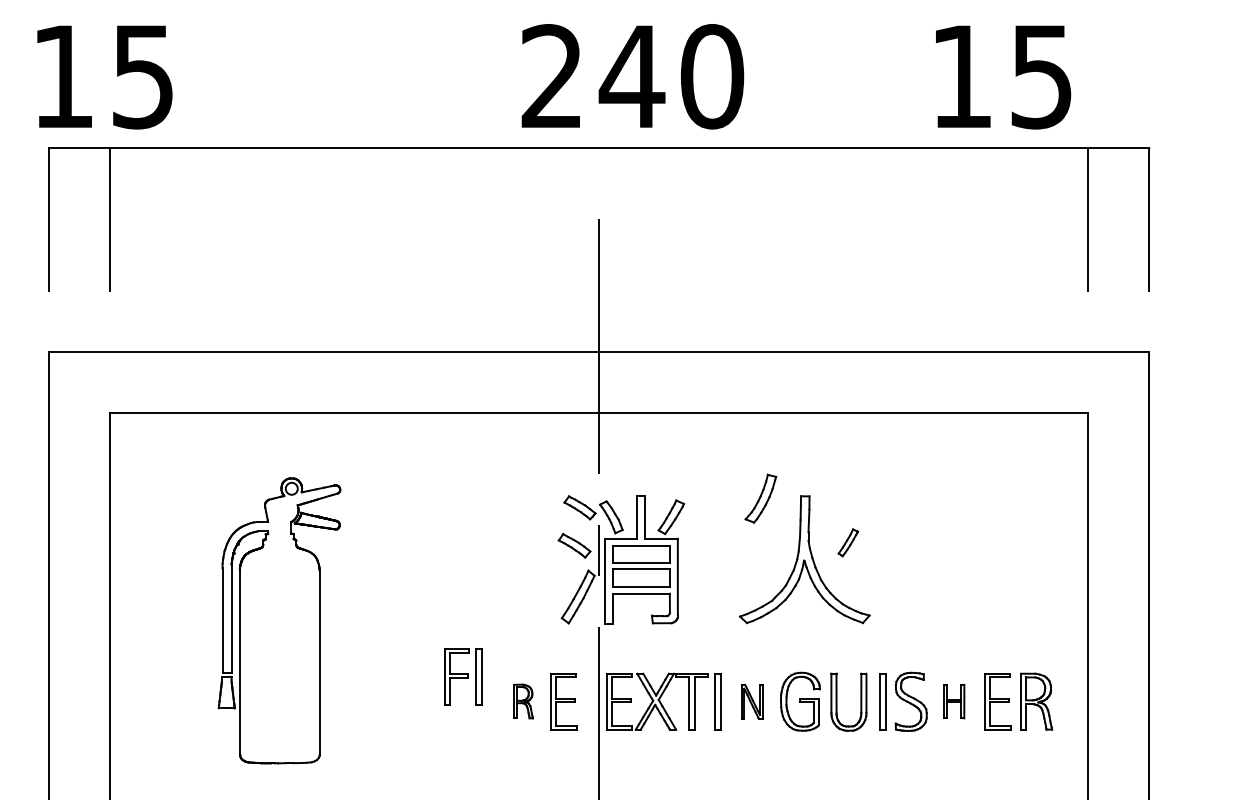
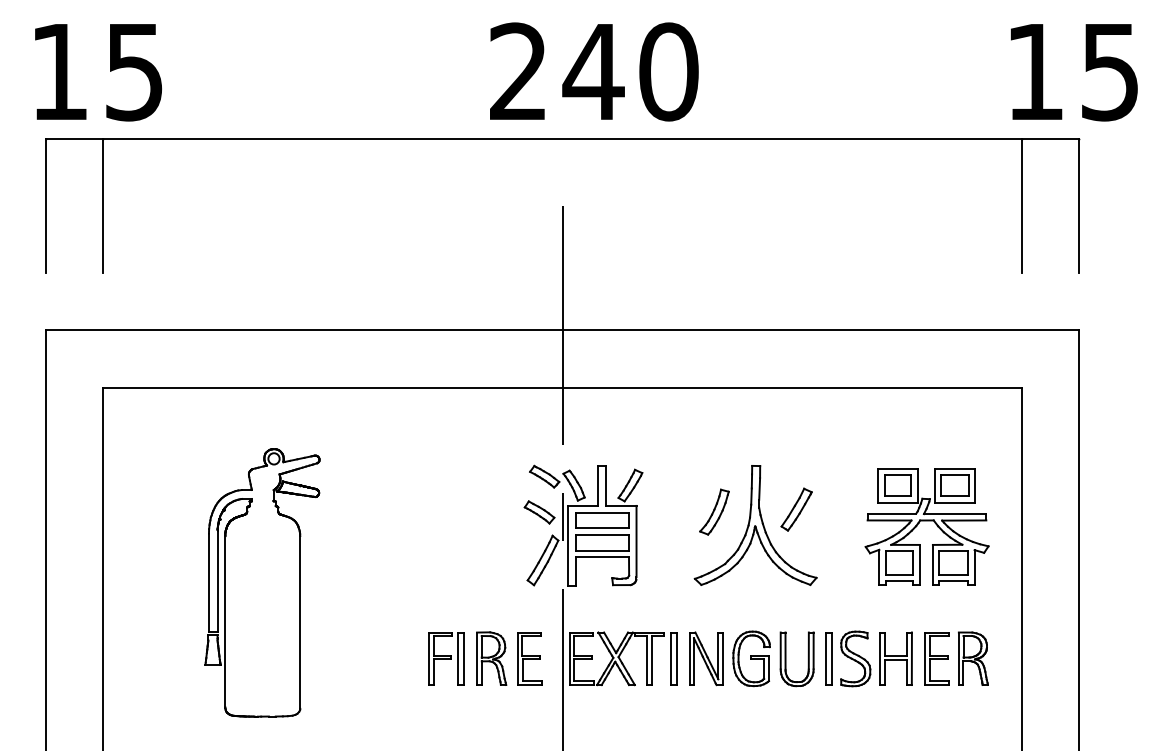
text: (1002, 77) -> (1073, 72), moved
part: (760, 497) -> (714, 511), moved
part: (848, 542) -> (796, 509), size x1.67
part: (986, 560) -> (926, 526), added
part: (463, 676) -> (446, 658), moved
part: (523, 701) -> (491, 658), size x1.67
part: (752, 701) -> (706, 658), size x1.67
part: (953, 701) -> (895, 658), size x1.67

